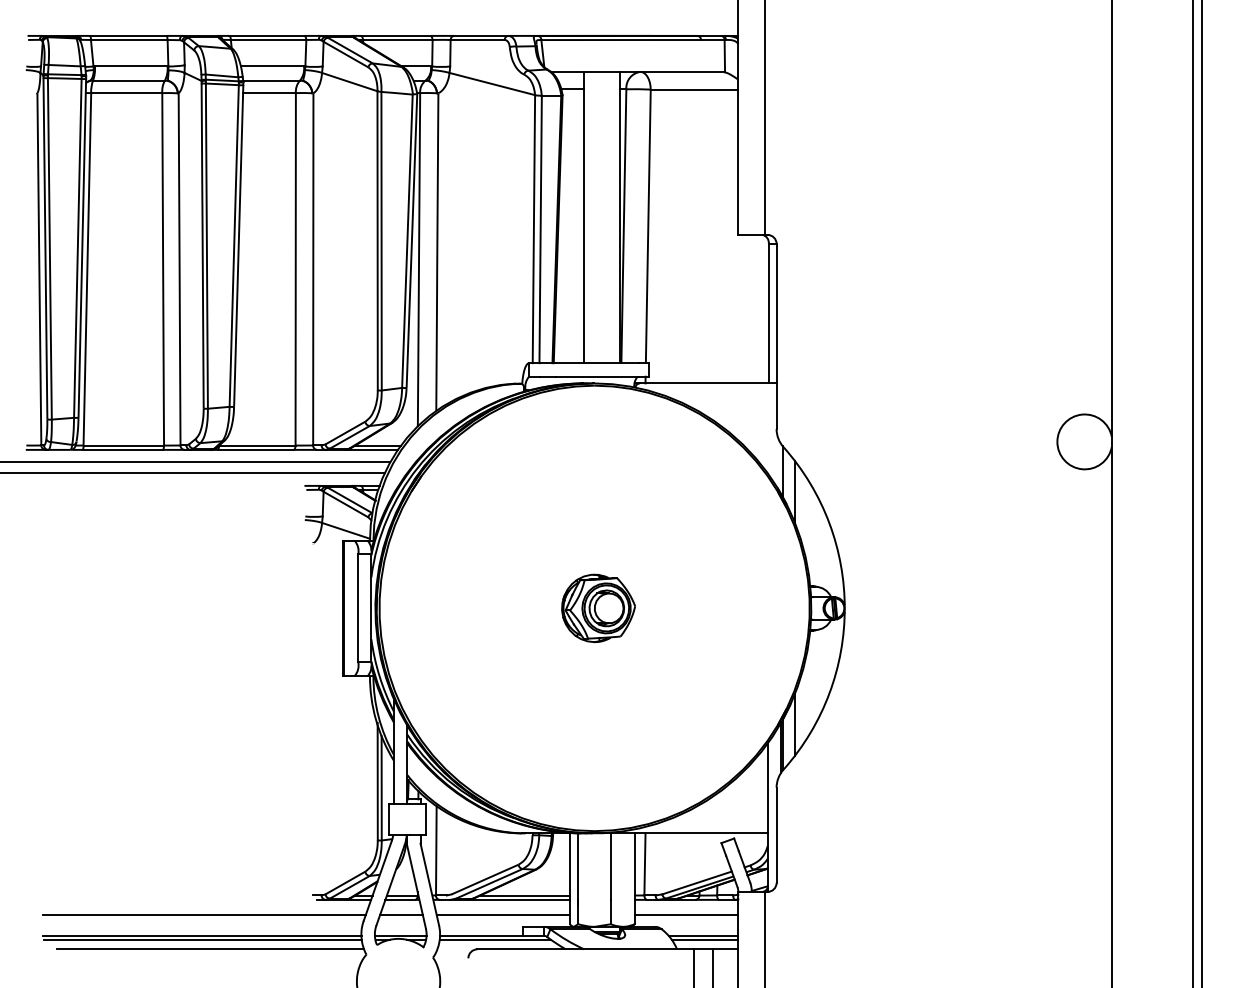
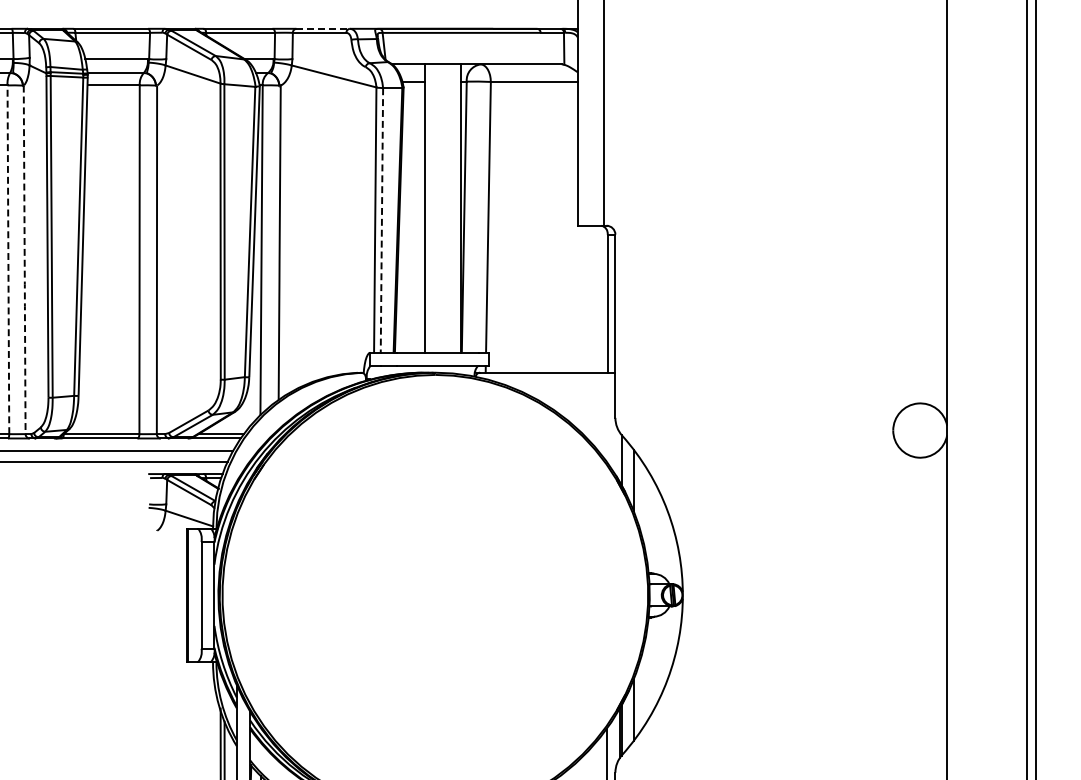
line: (481, 35) -> (323, 28), solid -> dashed
line: (540, 229) -> (381, 220), solid -> dashed
line: (163, 270) -> (8, 260), solid -> dashed
line: (179, 271) -> (24, 261), solid -> dashed
part: (598, 607) -> (439, 594), removed

